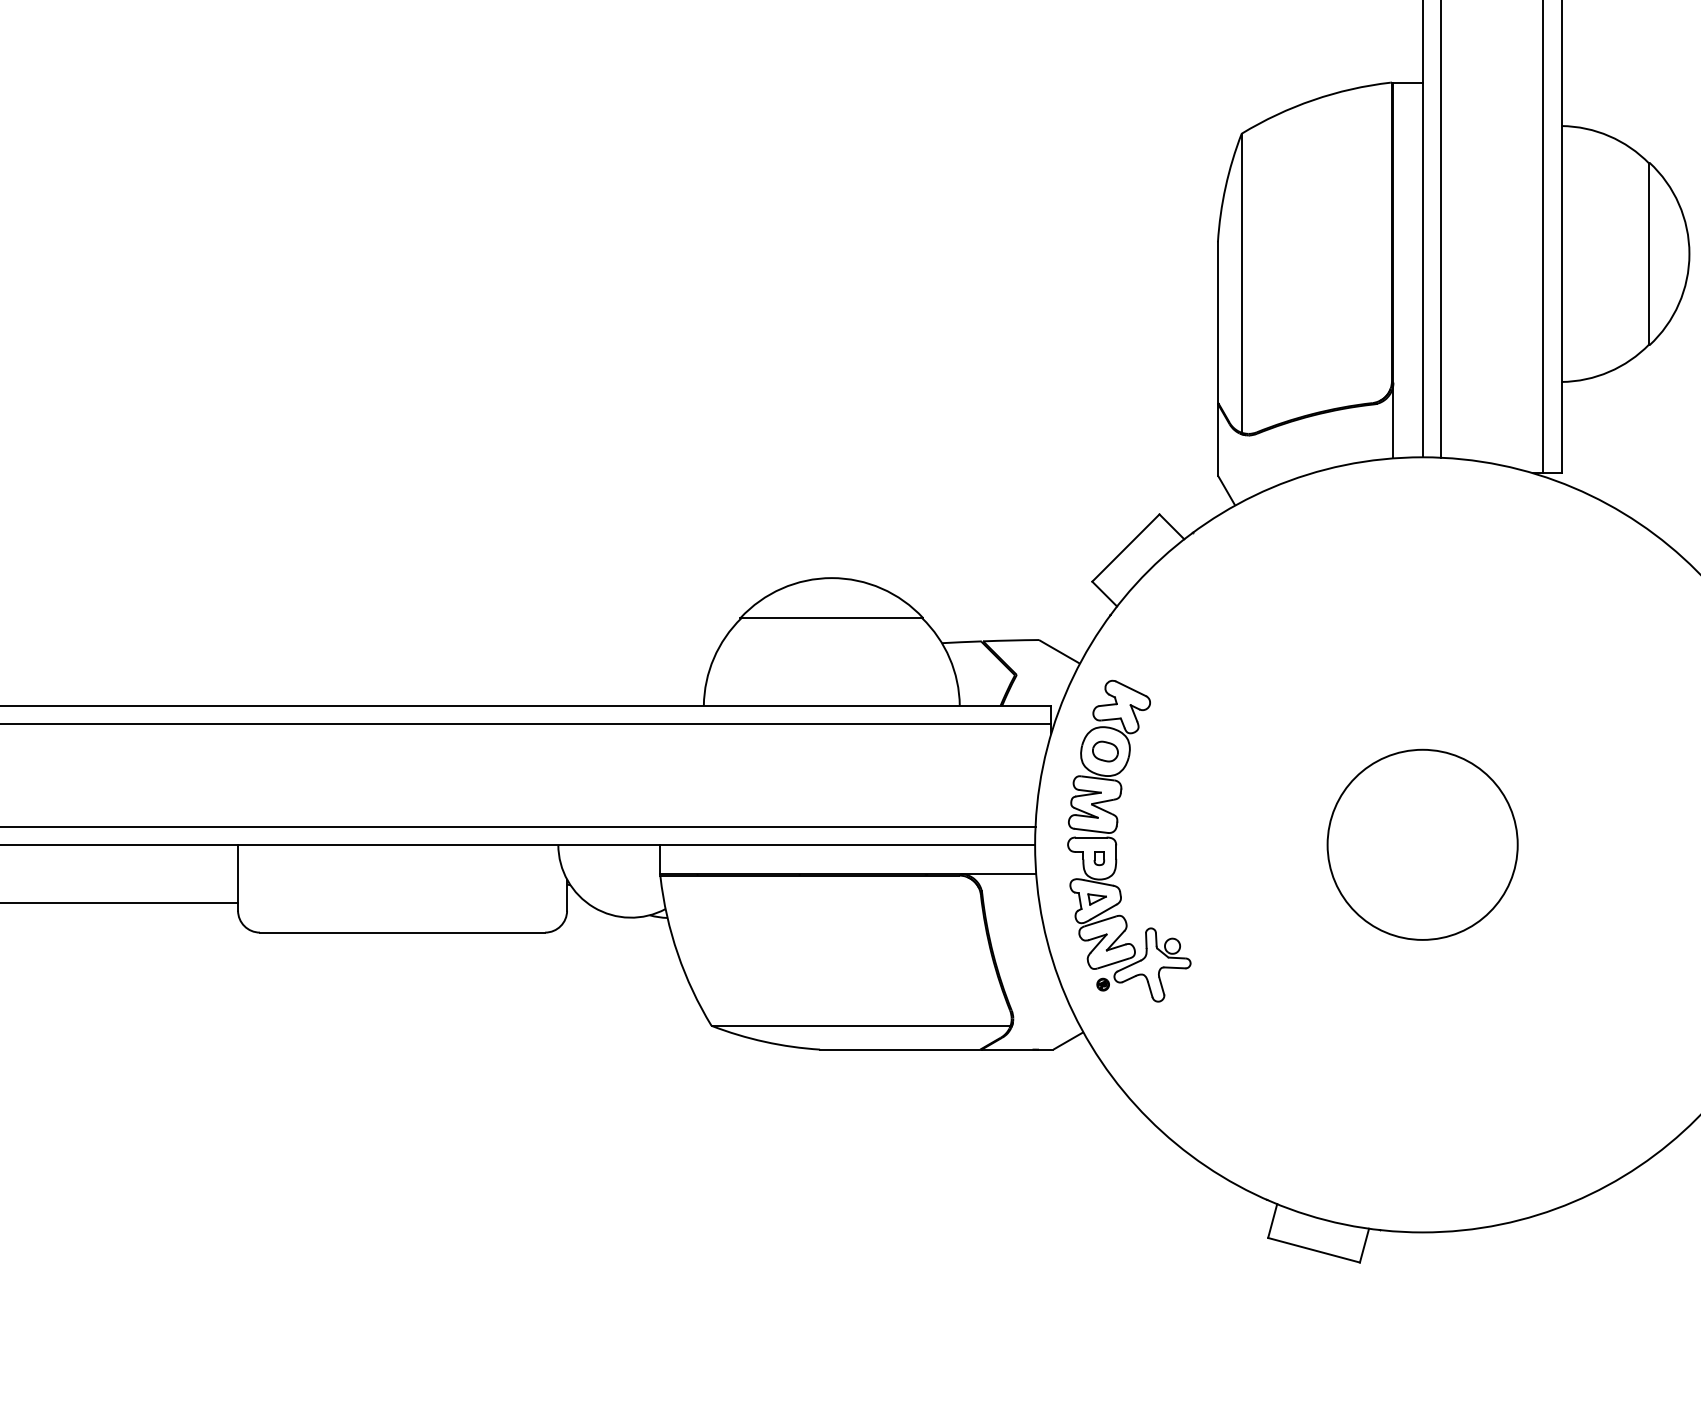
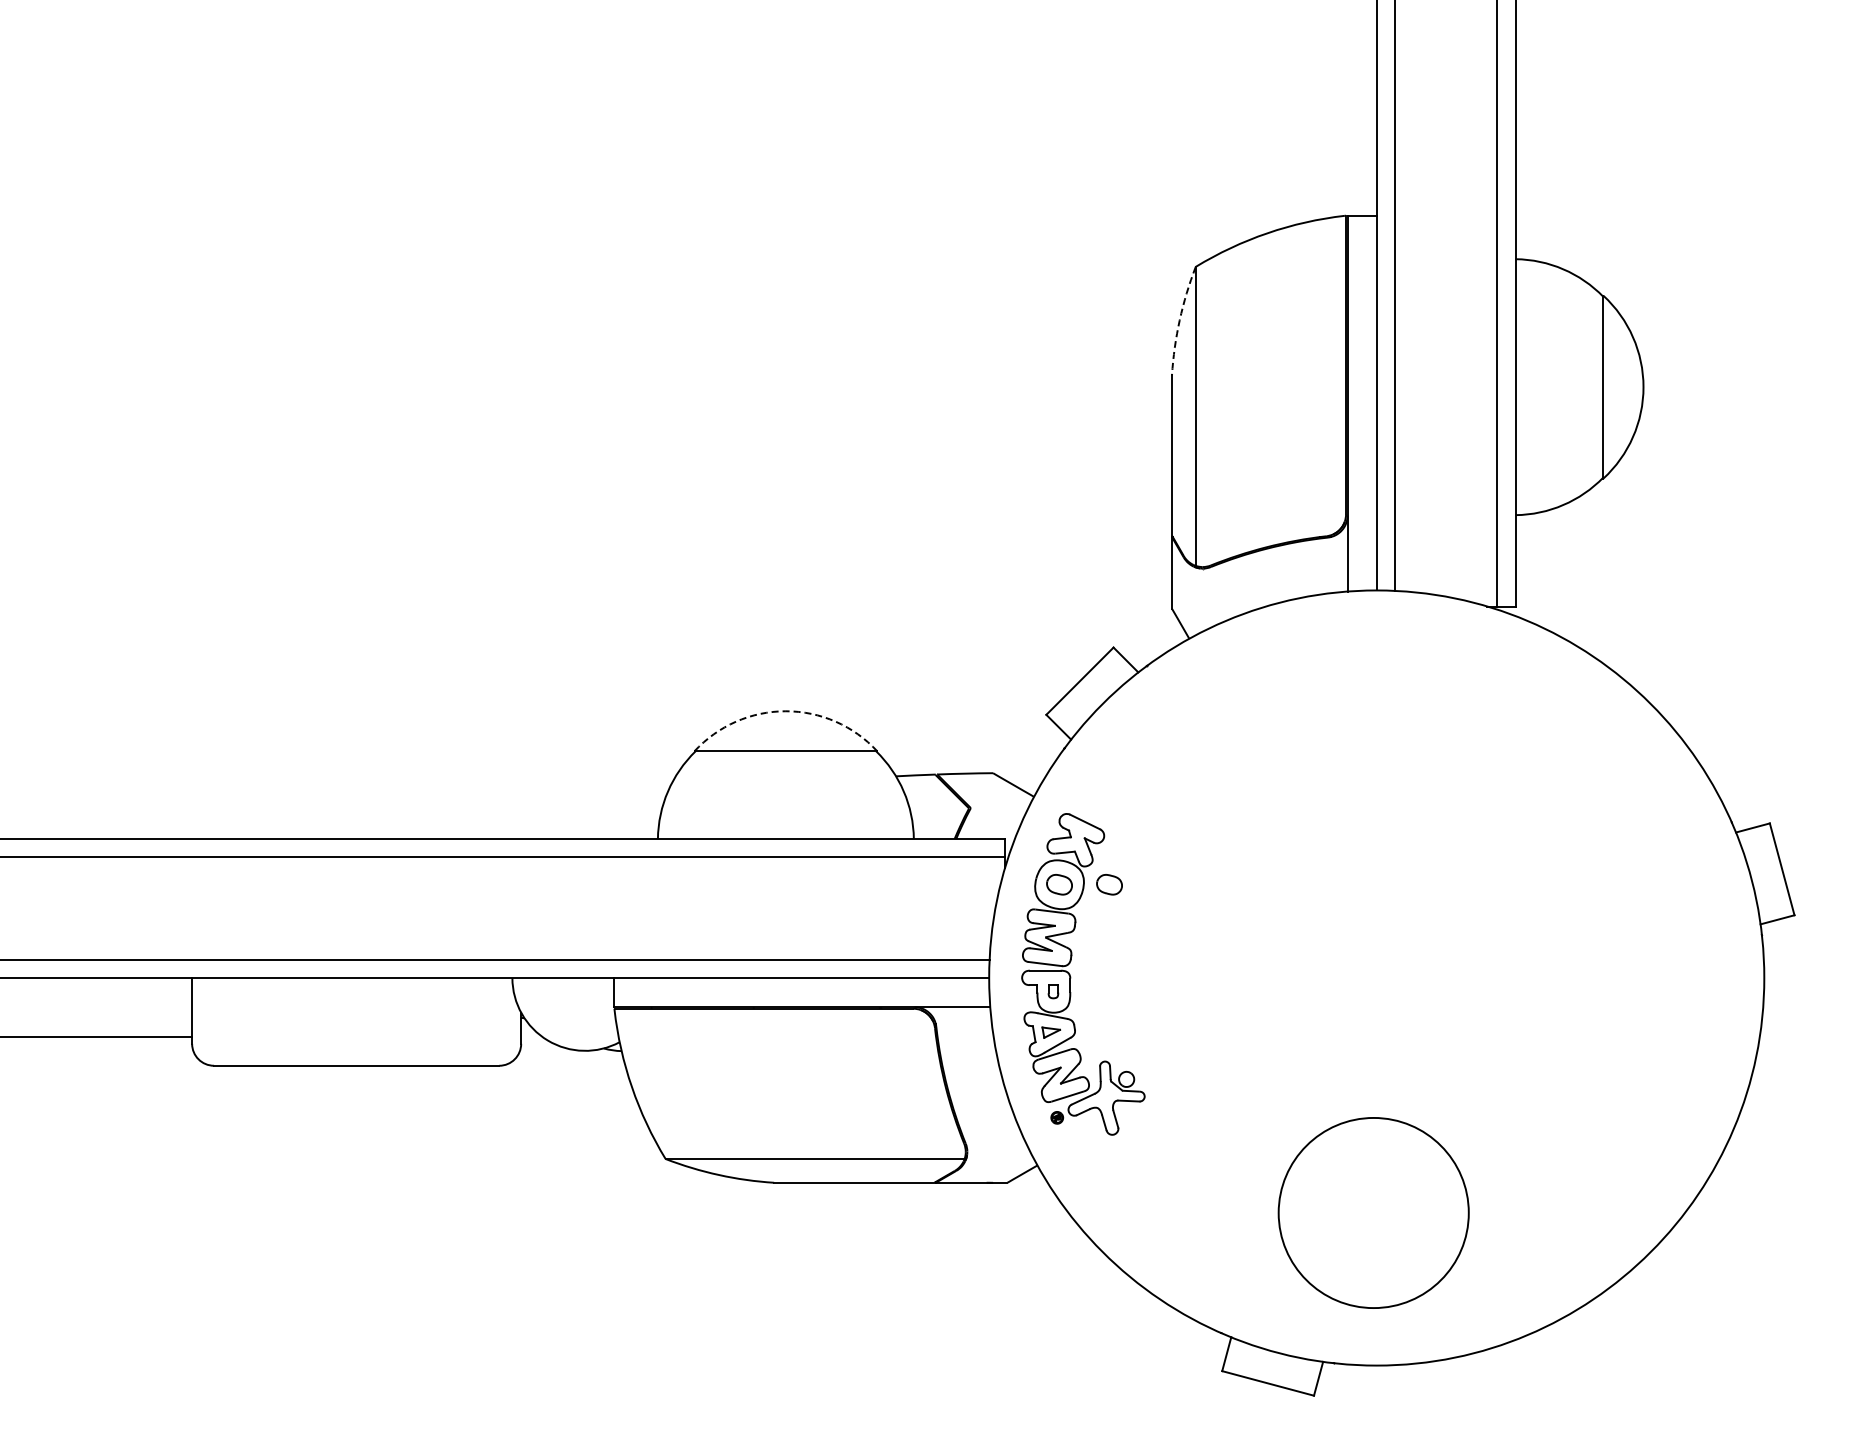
arc: (1225, 187) -> (1179, 320), solid -> dashed
arc: (831, 578) -> (785, 711), solid -> dashed
part: (1155, 751) -> (1109, 884), added
circle: (1422, 844) -> (1373, 1212), moved

